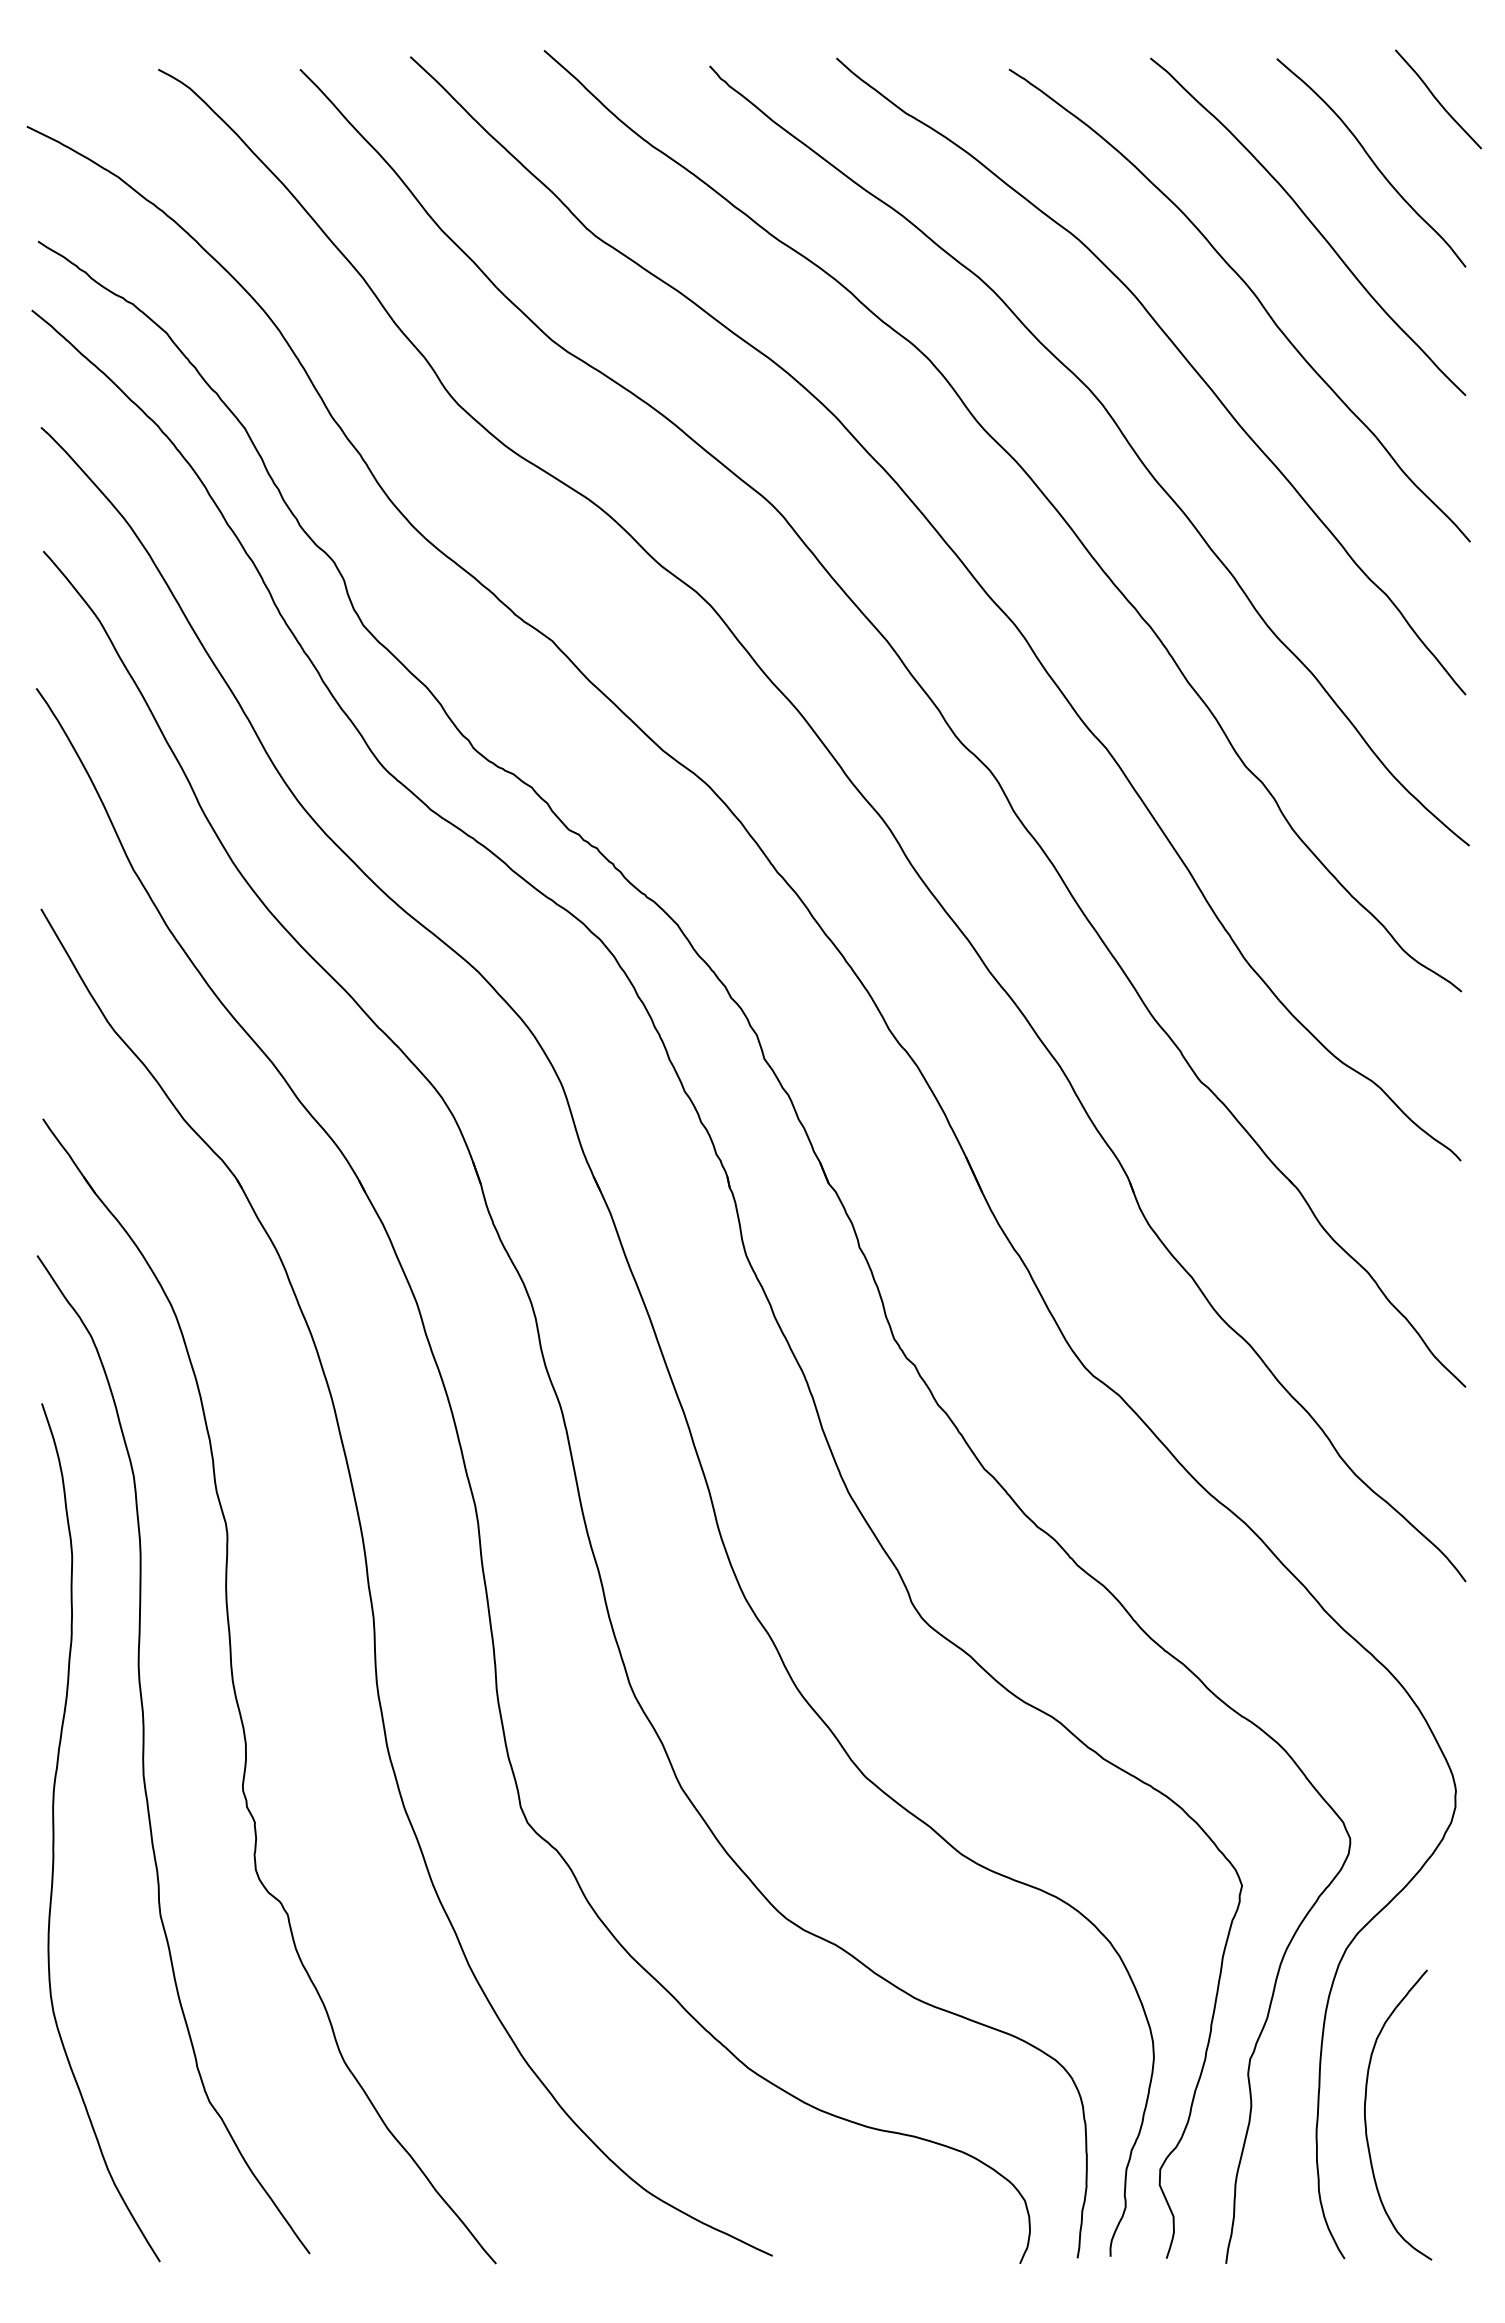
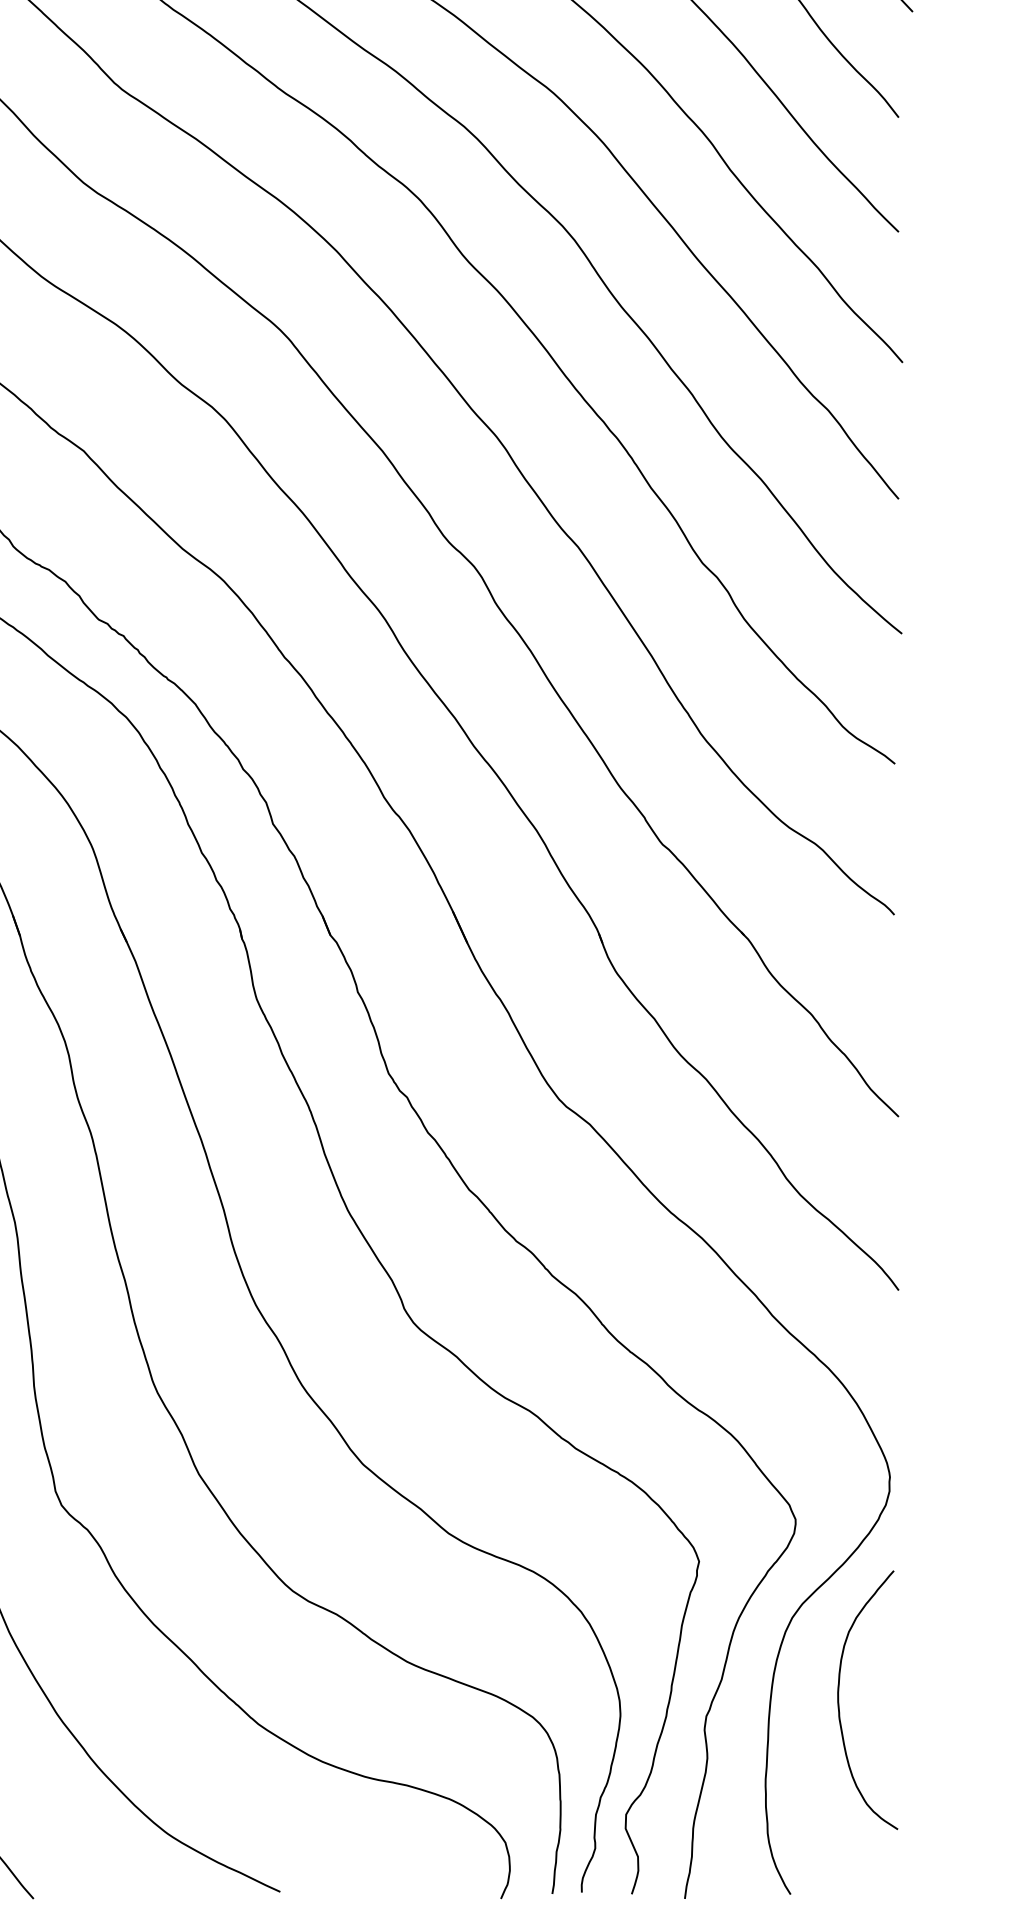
curve: (1366, 2120) -> (839, 1705), moved

